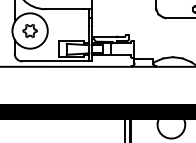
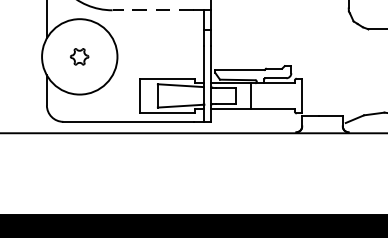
line: (64, 9) -> (153, 10), solid -> dashed
part: (29, 30) -> (78, 55), size x0.6

